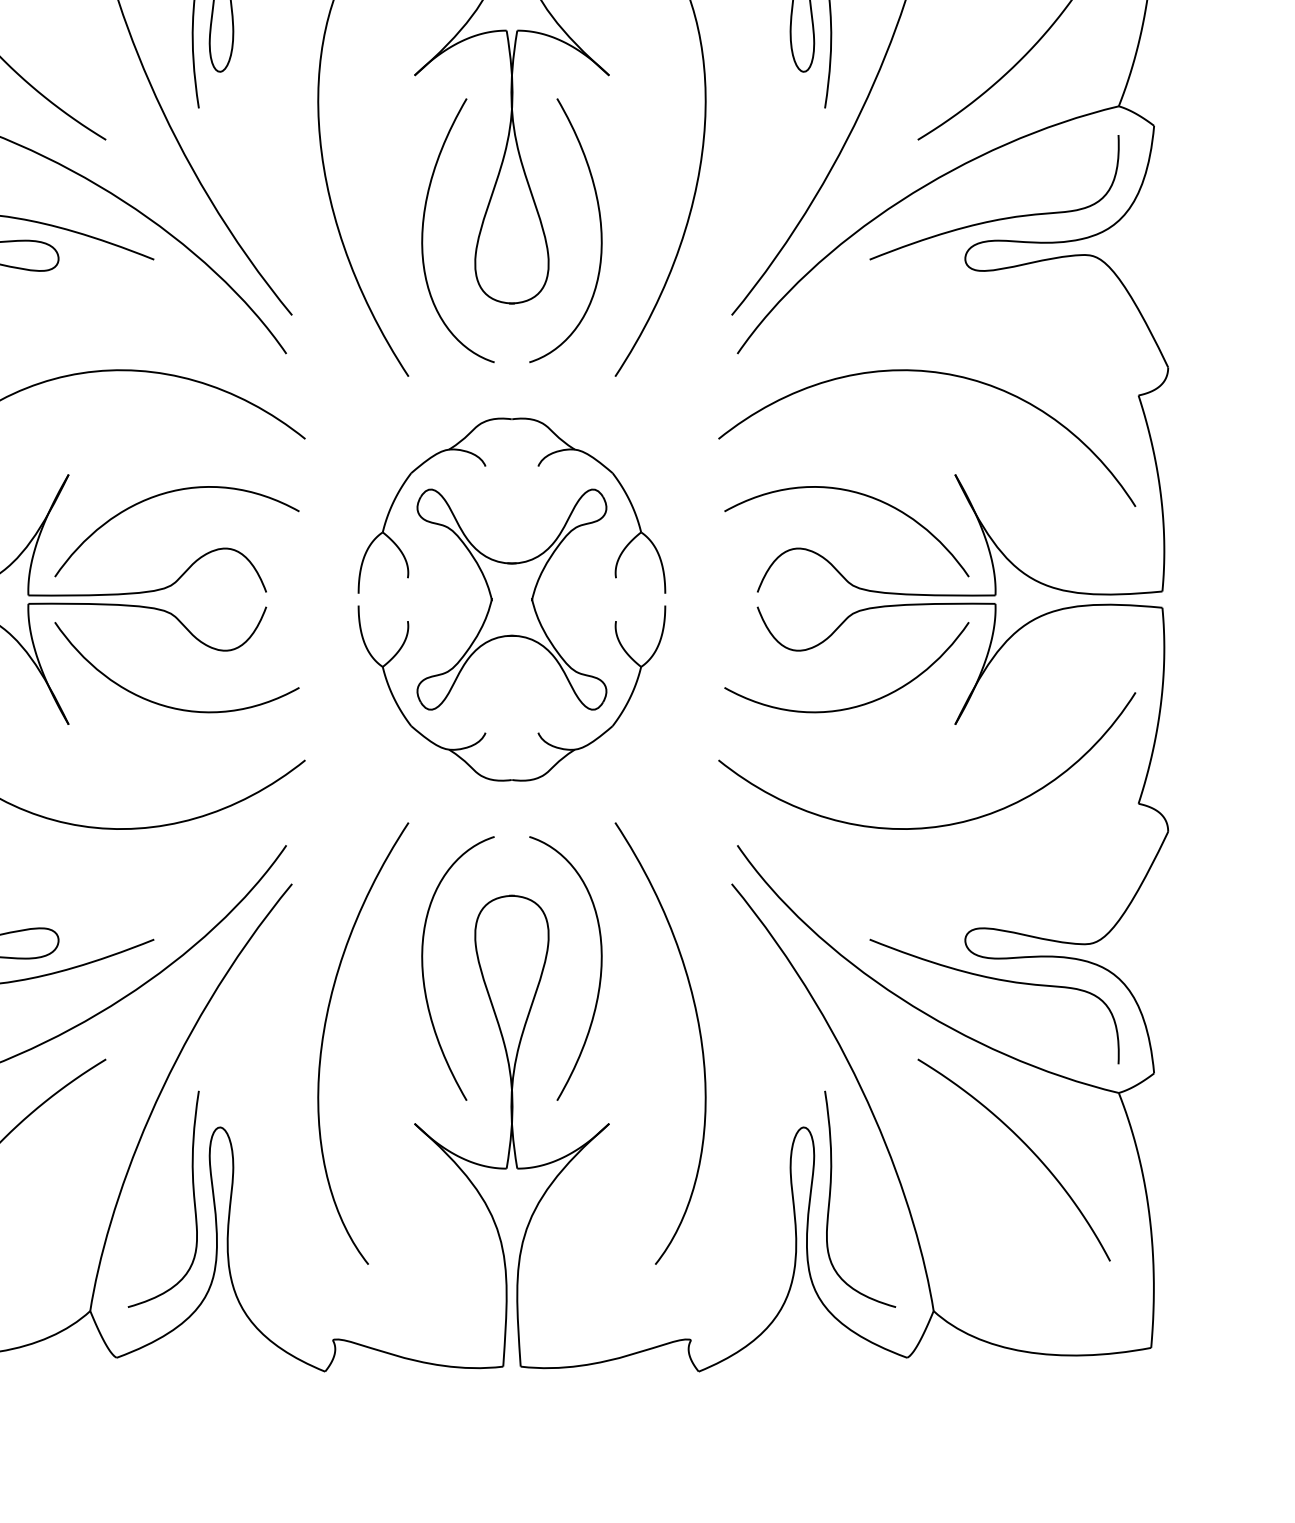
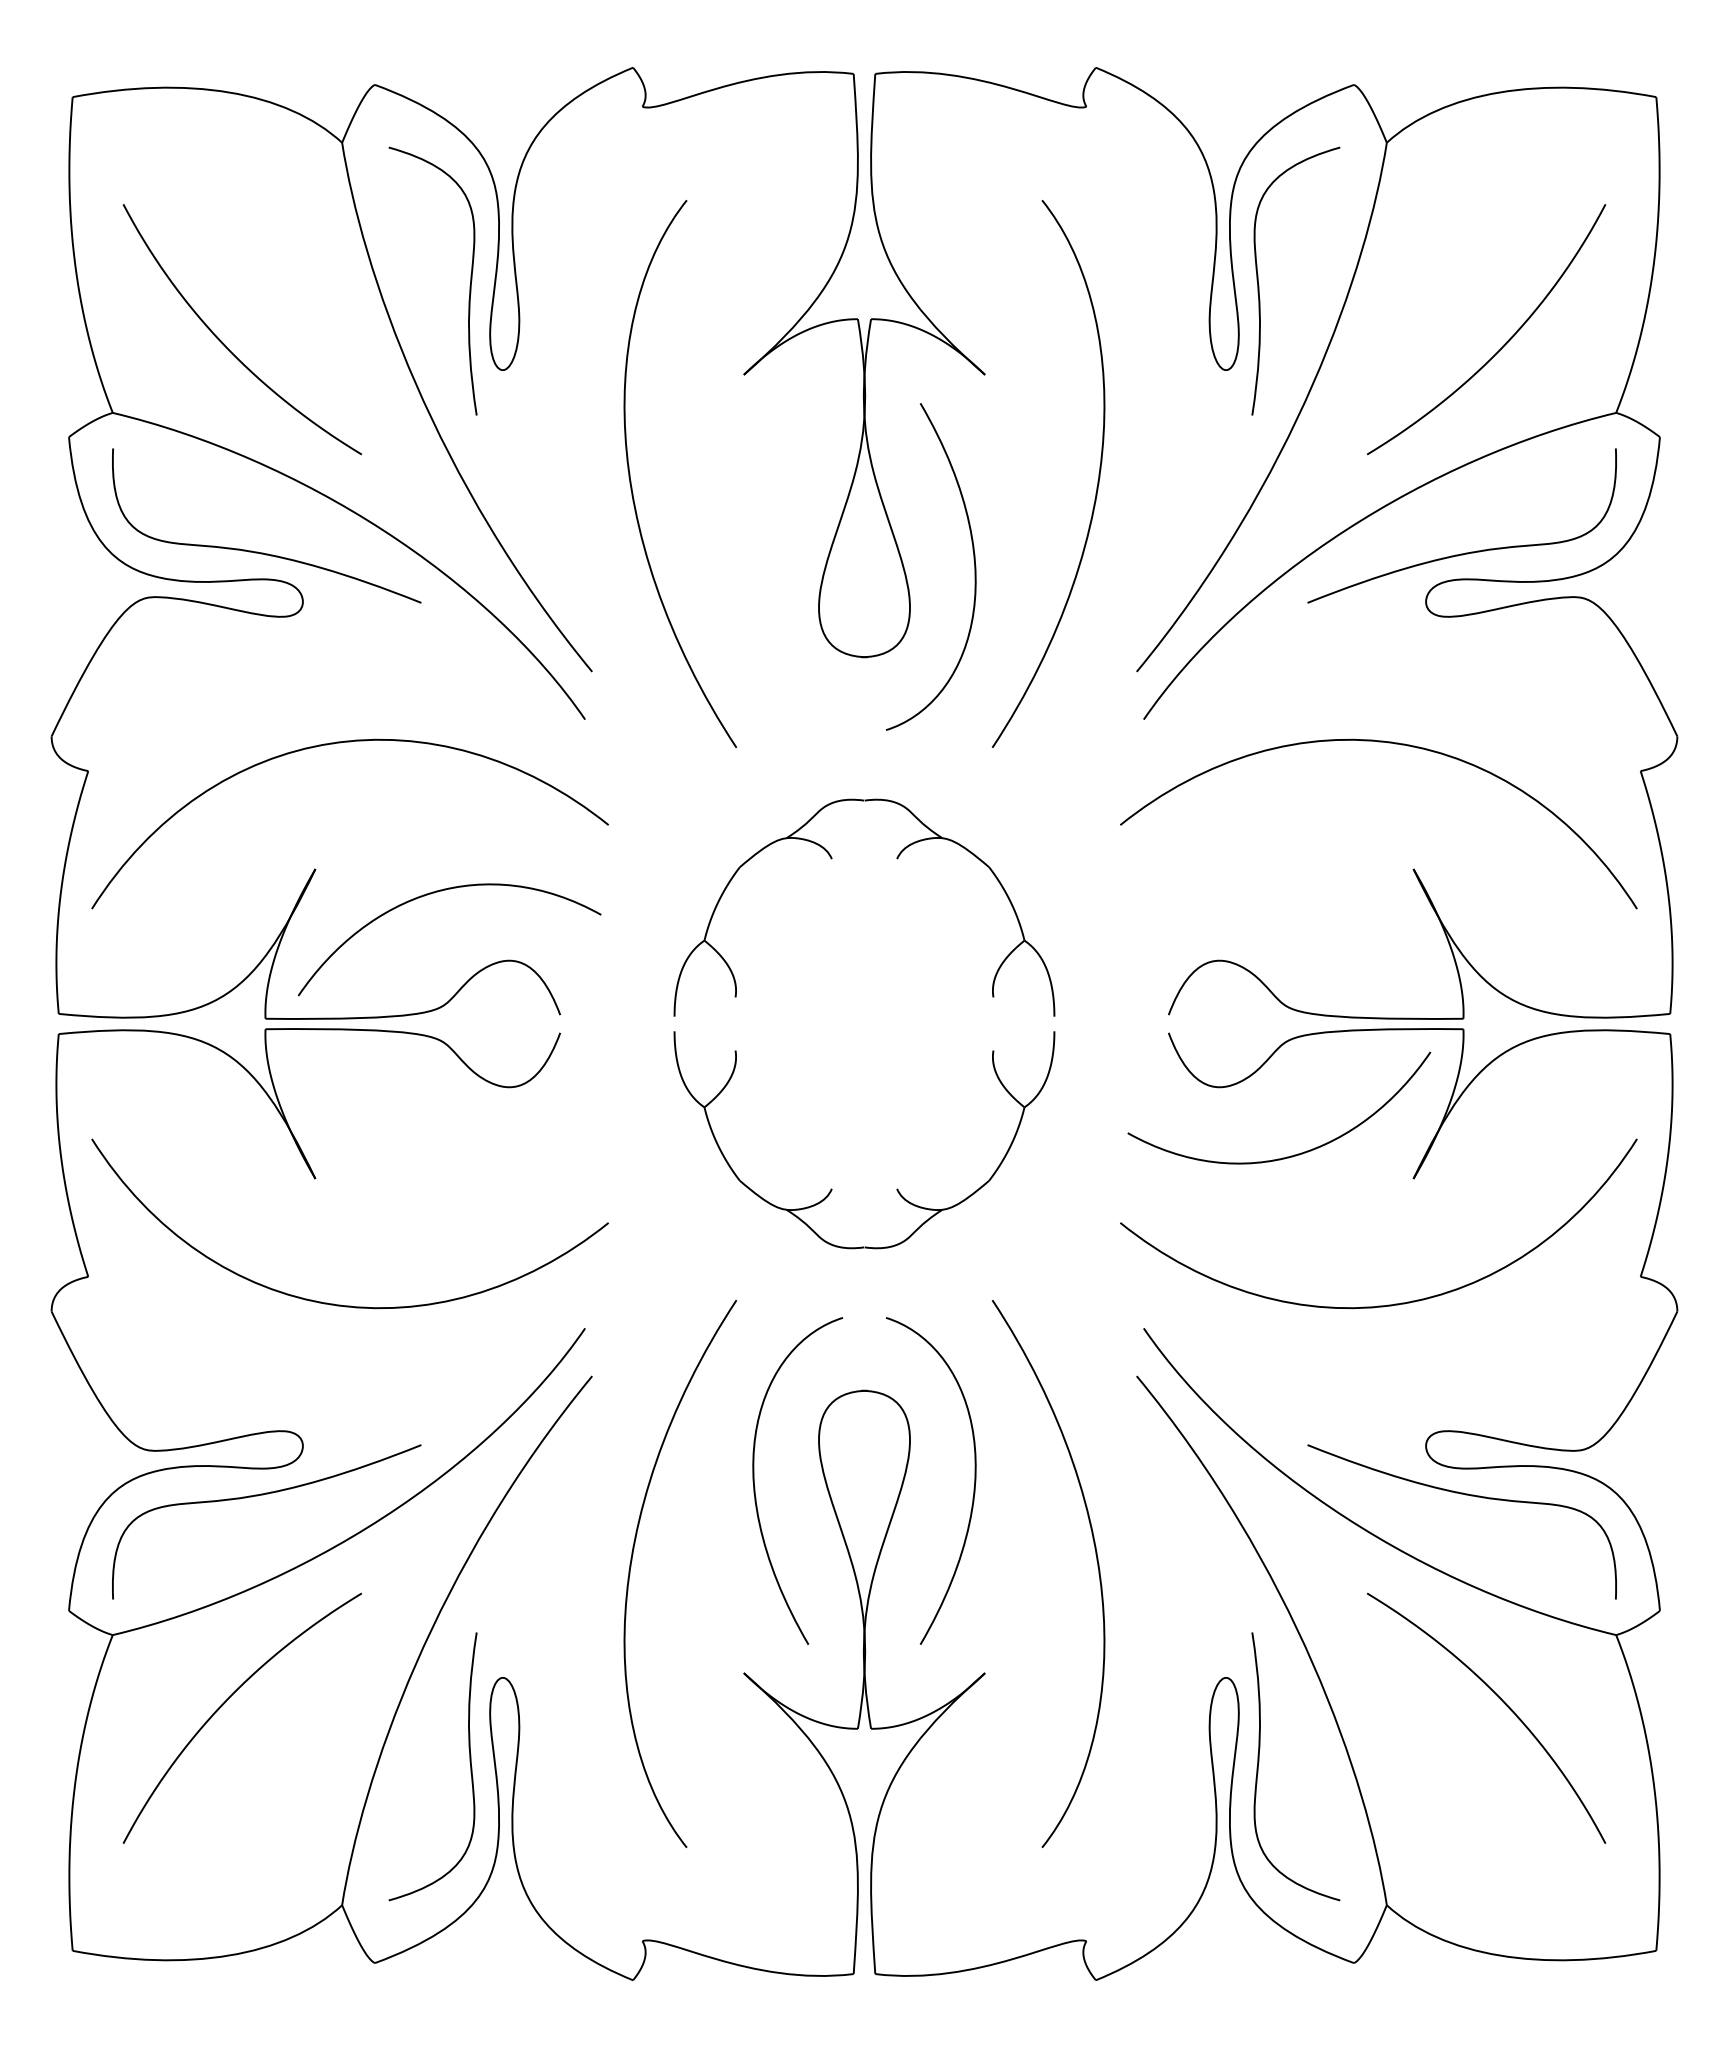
curve: (423, 225) -> (755, 560), removed
curve: (859, 494) -> (1294, 893), removed
part: (511, 599) -> (864, 1023), removed
curve: (164, 705) -> (434, 1154), removed

